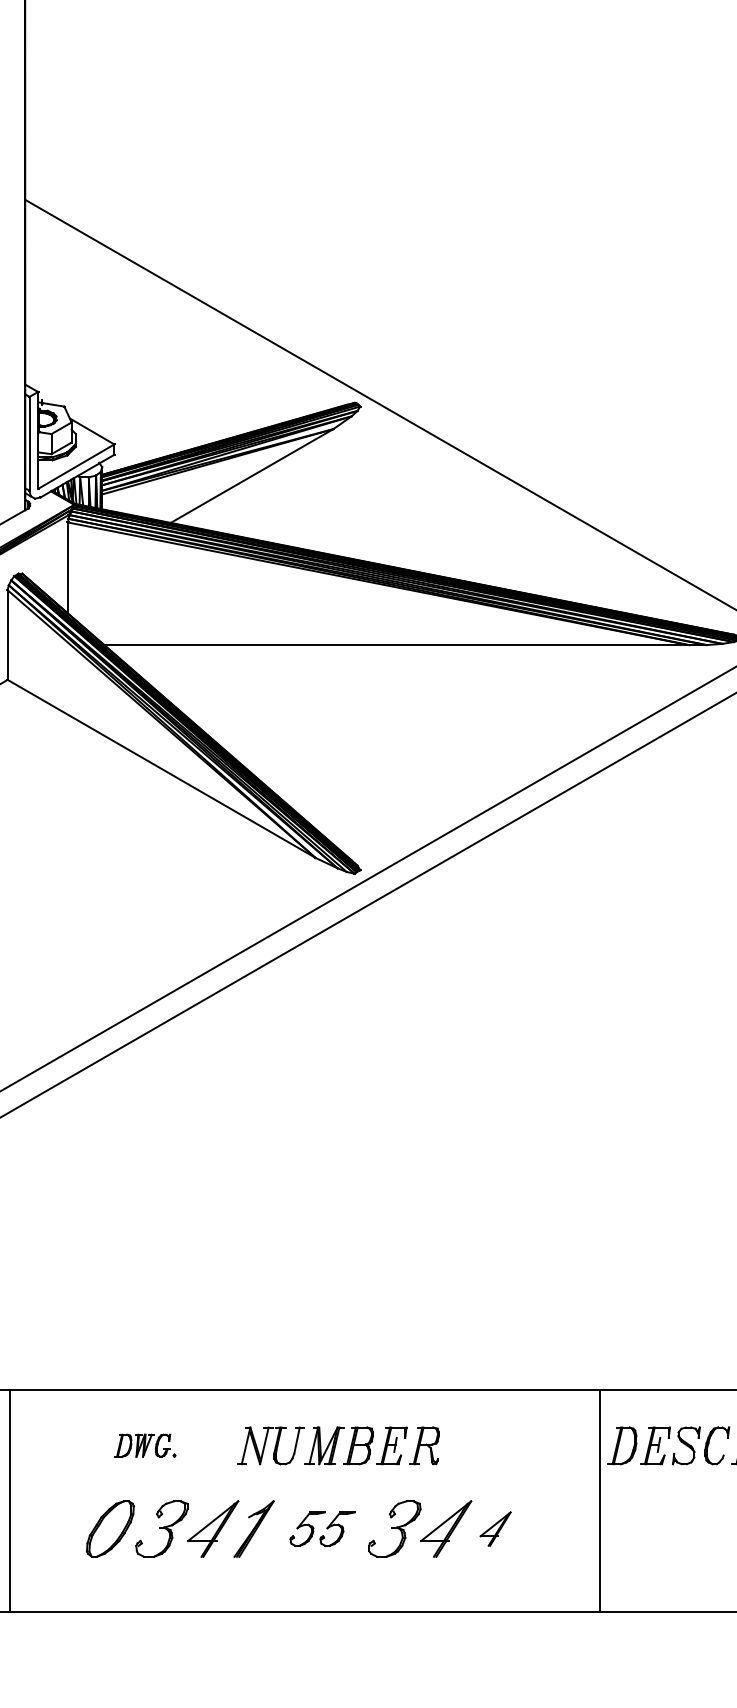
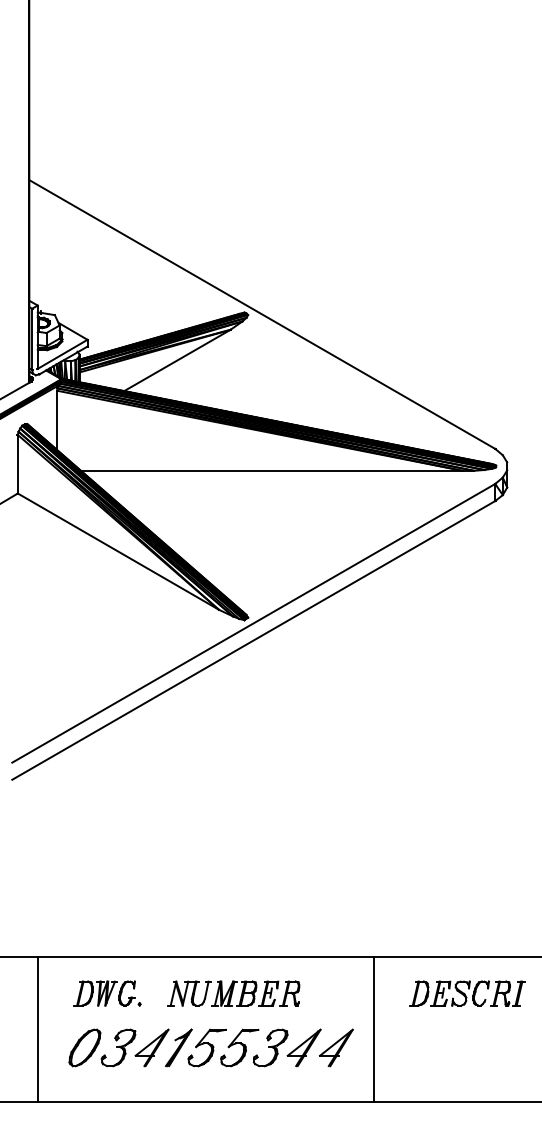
part: (144, 1445) -> (107, 993), size x1.67
line: (10, 1500) -> (38, 1029), moved
line: (599, 1500) -> (373, 1029), moved
part: (322, 1528) -> (223, 1047), size x1.67
part: (495, 1528) -> (336, 1047), size x1.67

